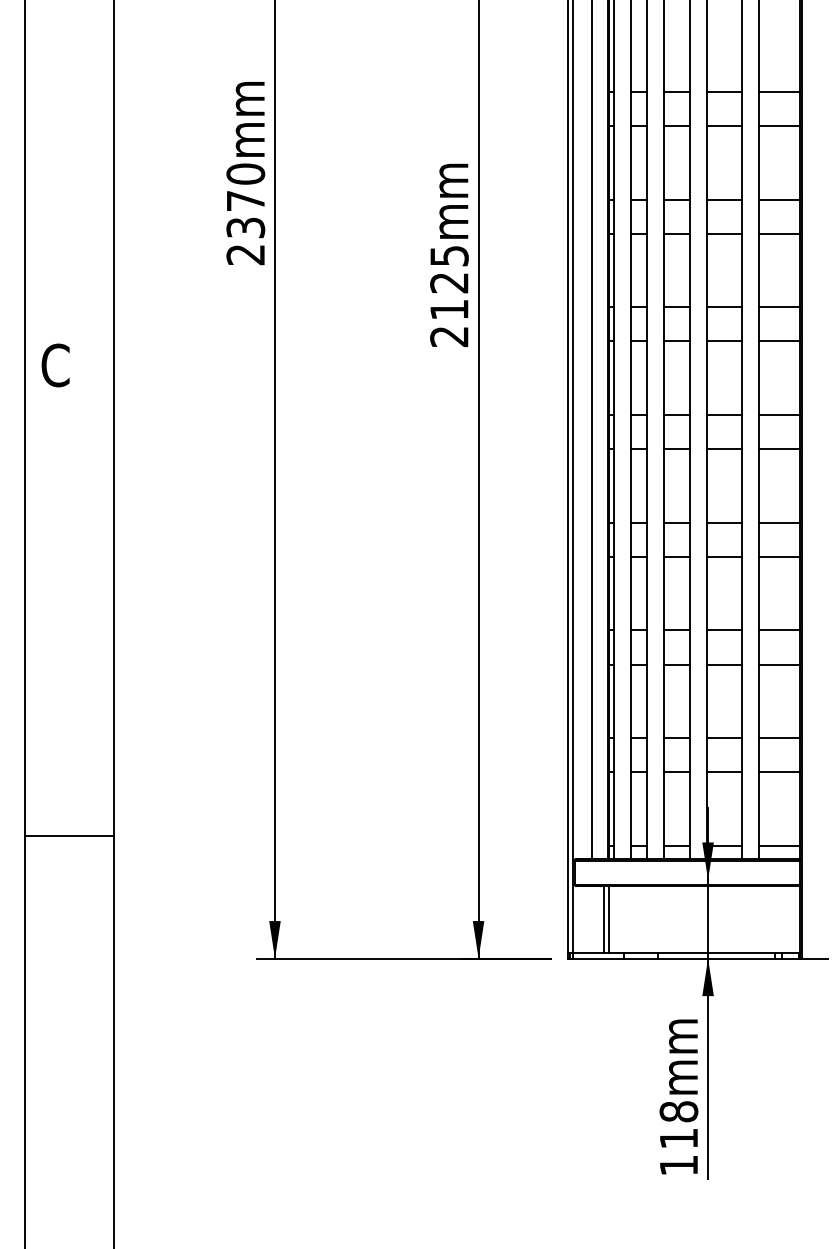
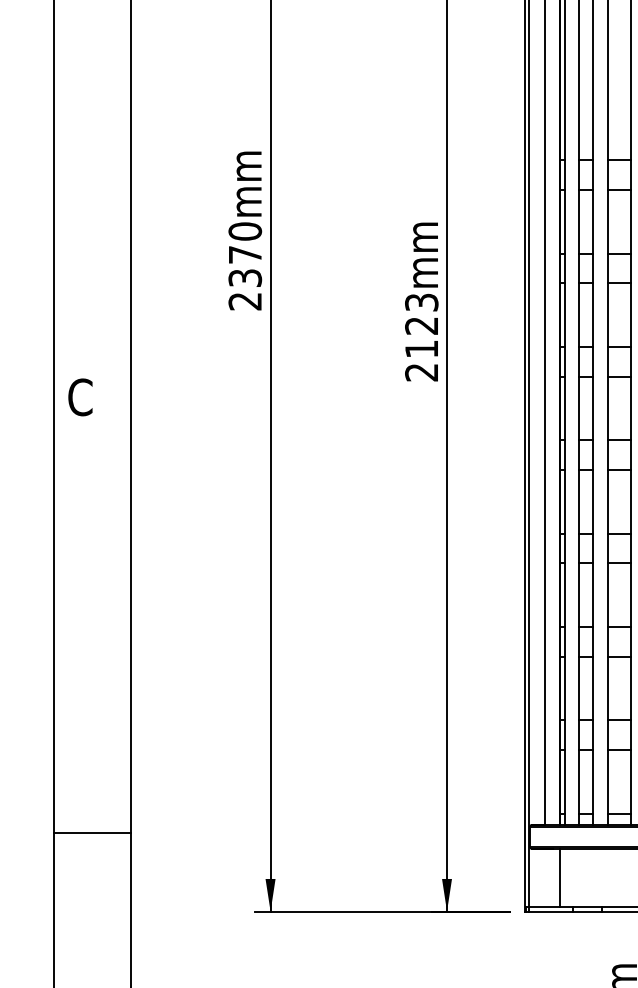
text: (449, 255) -> (421, 302), 2125mm -> 2123mm
line: (69, 835) -> (92, 832), moved
line: (604, 919) -> (556, 877), removed

